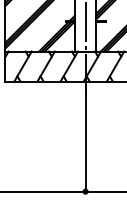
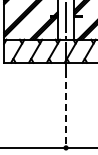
line: (86, 141) -> (66, 109), solid -> dashed

